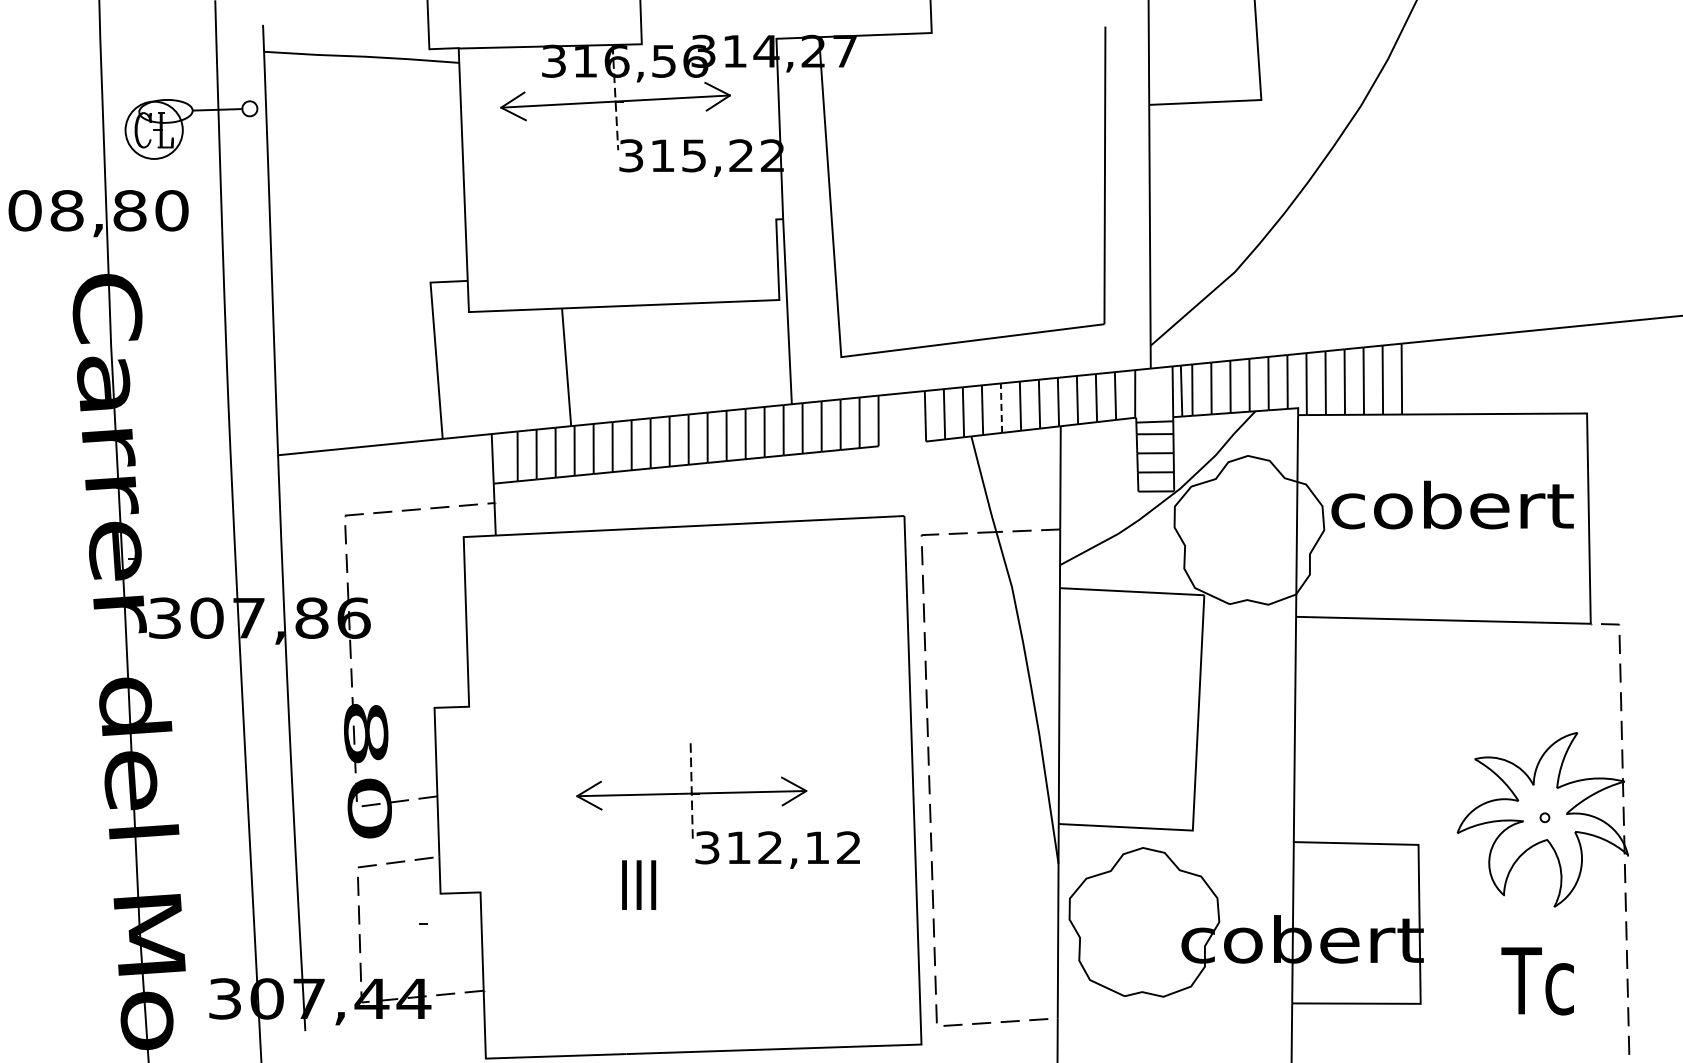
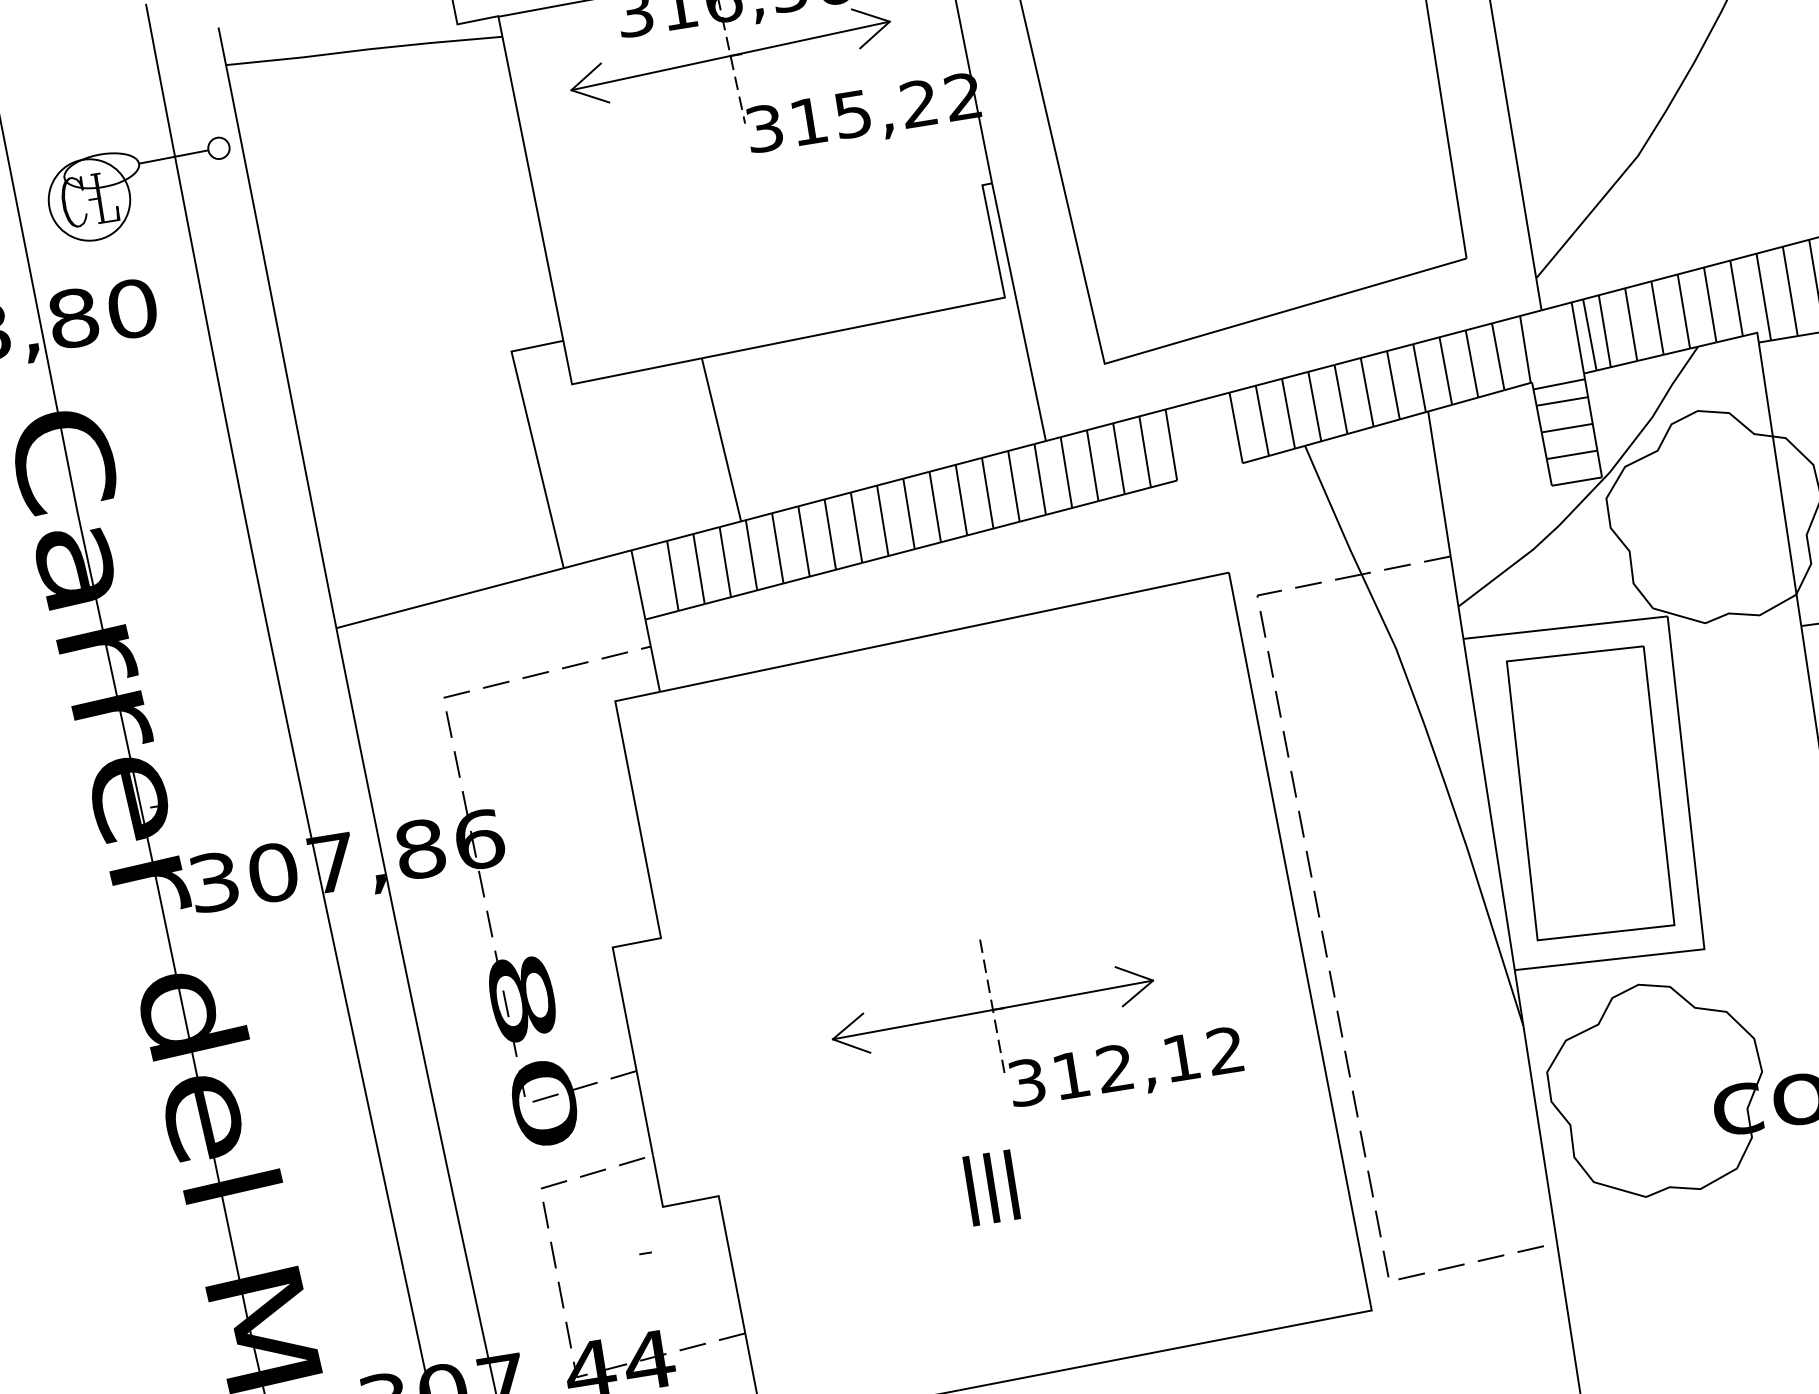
line: (1001, 408) -> (1341, 399), dashed -> solid
part: (1131, 709) -> (1591, 793), added
text: (639, 884) -> (992, 1186), moved

